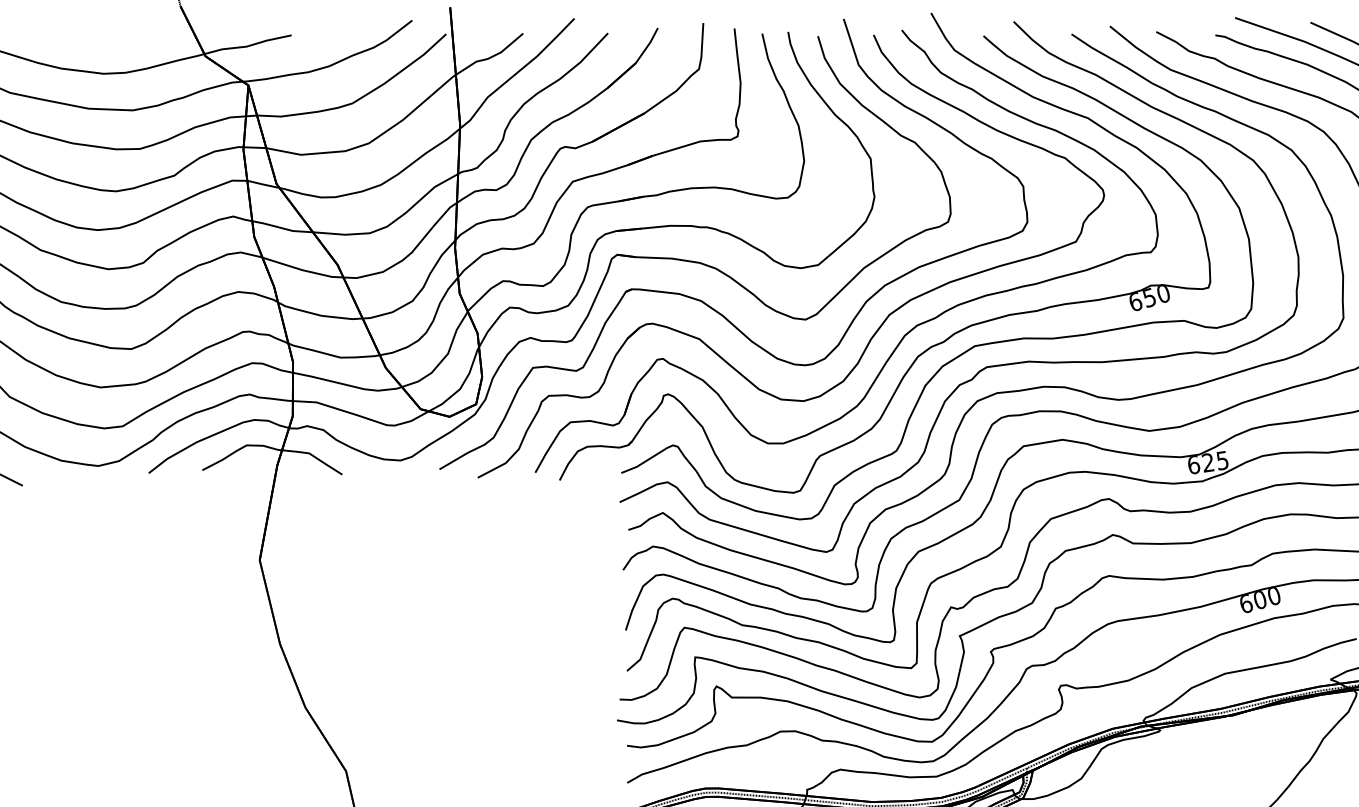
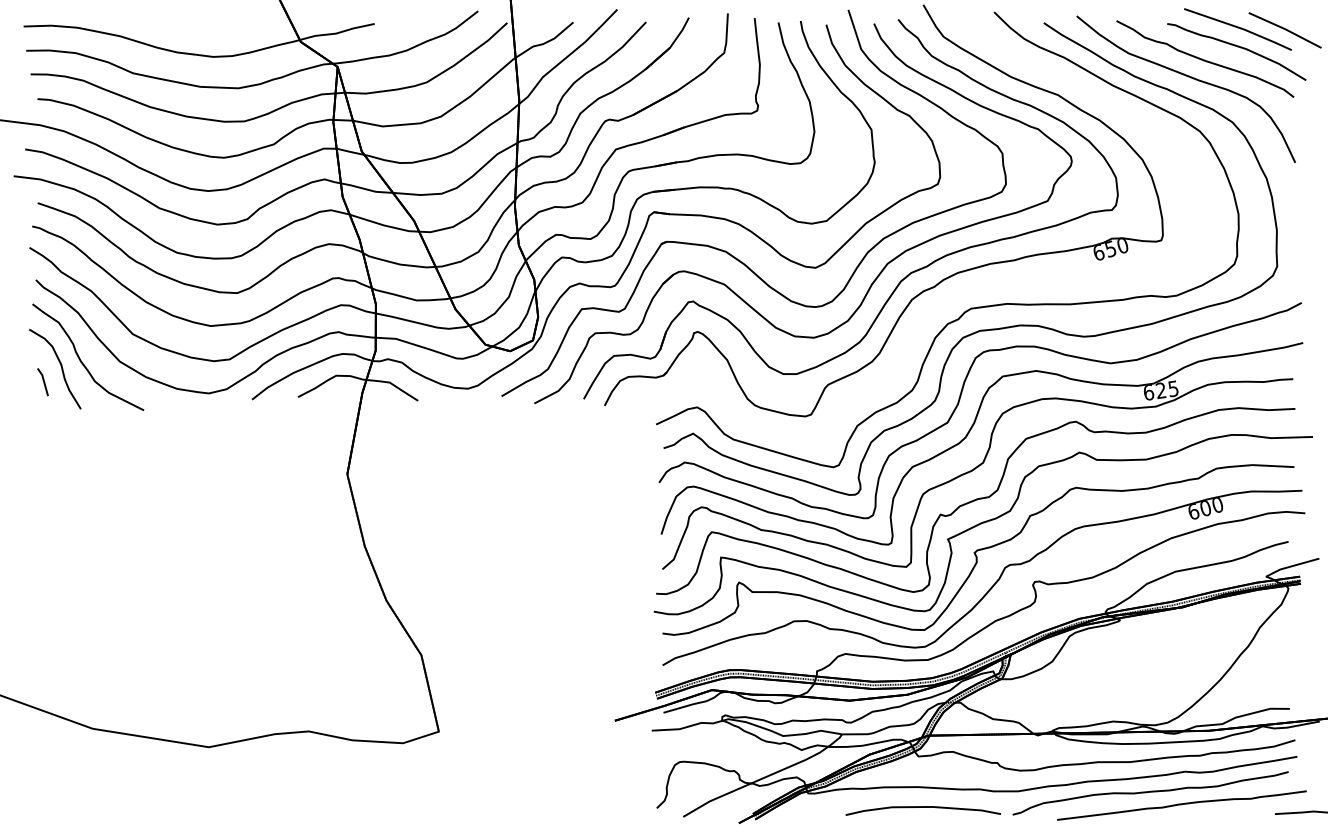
part: (974, 344) -> (960, 289), removed

